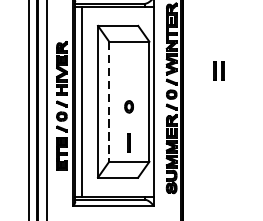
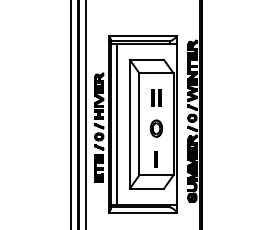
part: (218, 70) -> (156, 97), moved
line: (109, 102) -> (139, 124), dashed -> solid
part: (128, 106) -> (155, 128), size x1.67

